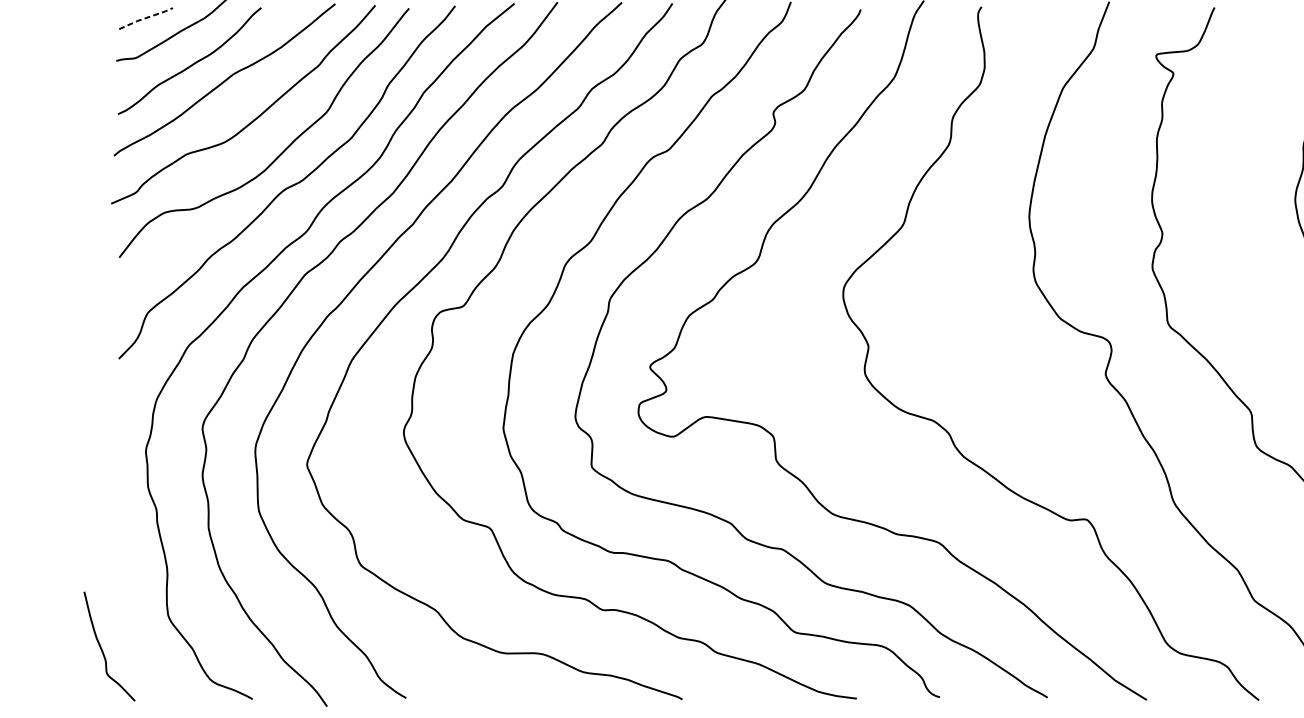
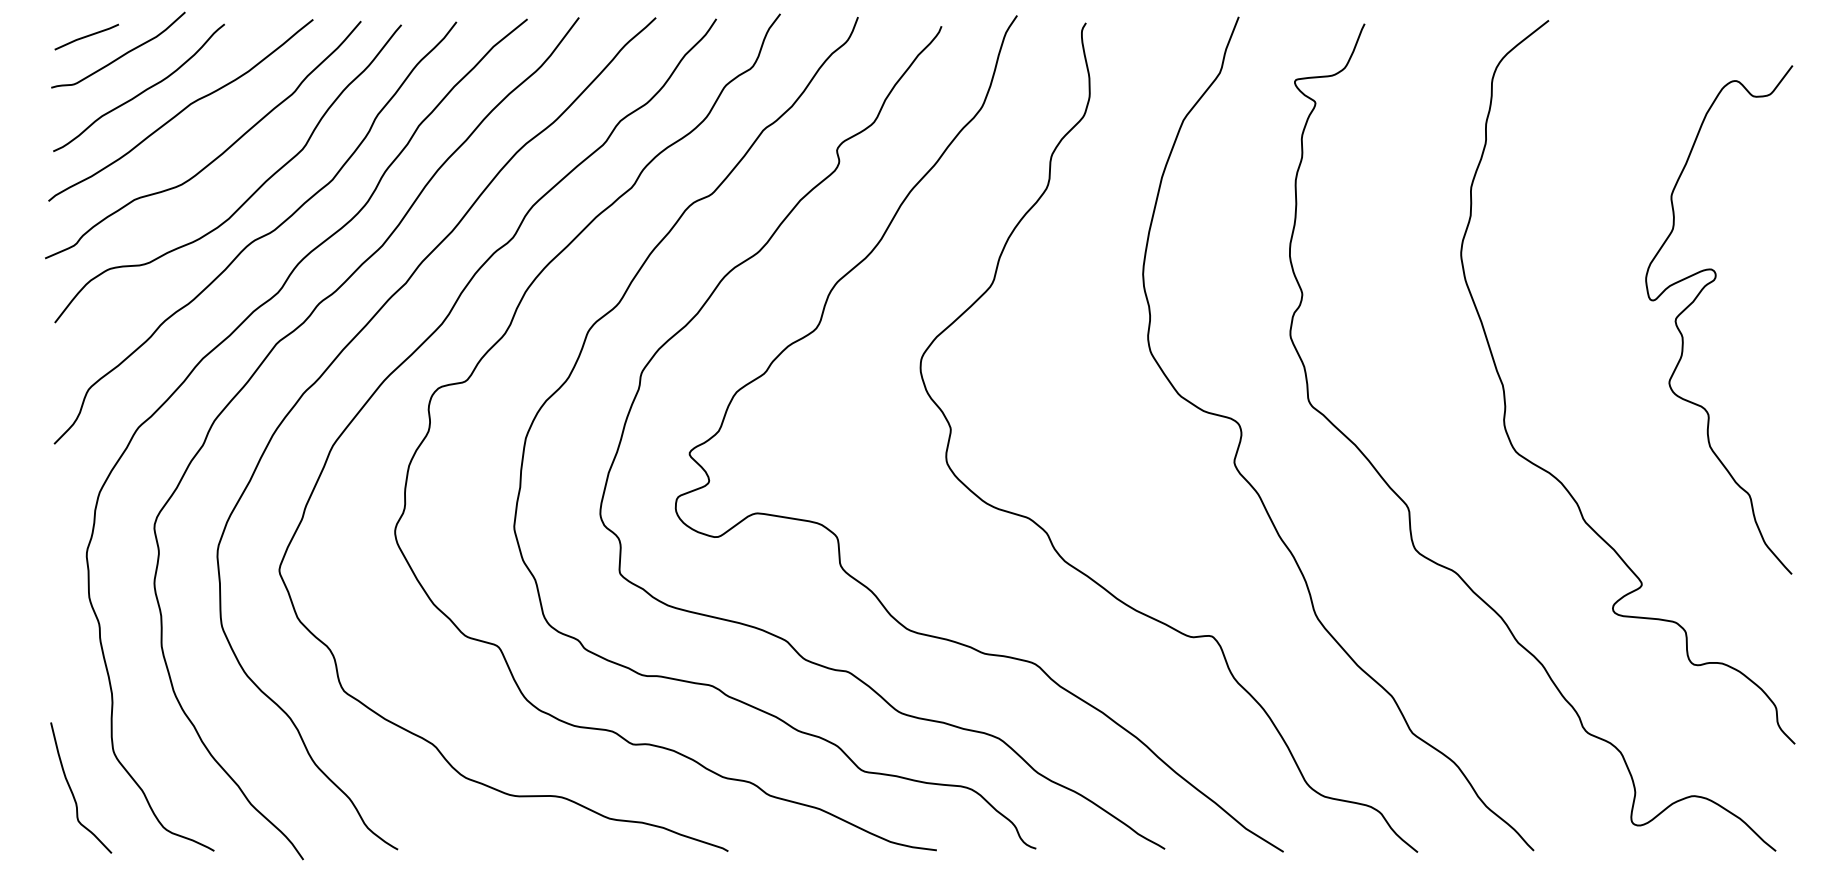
line: (146, 18) -> (87, 36), dashed -> solid
curve: (102, 648) -> (72, 790), moved

